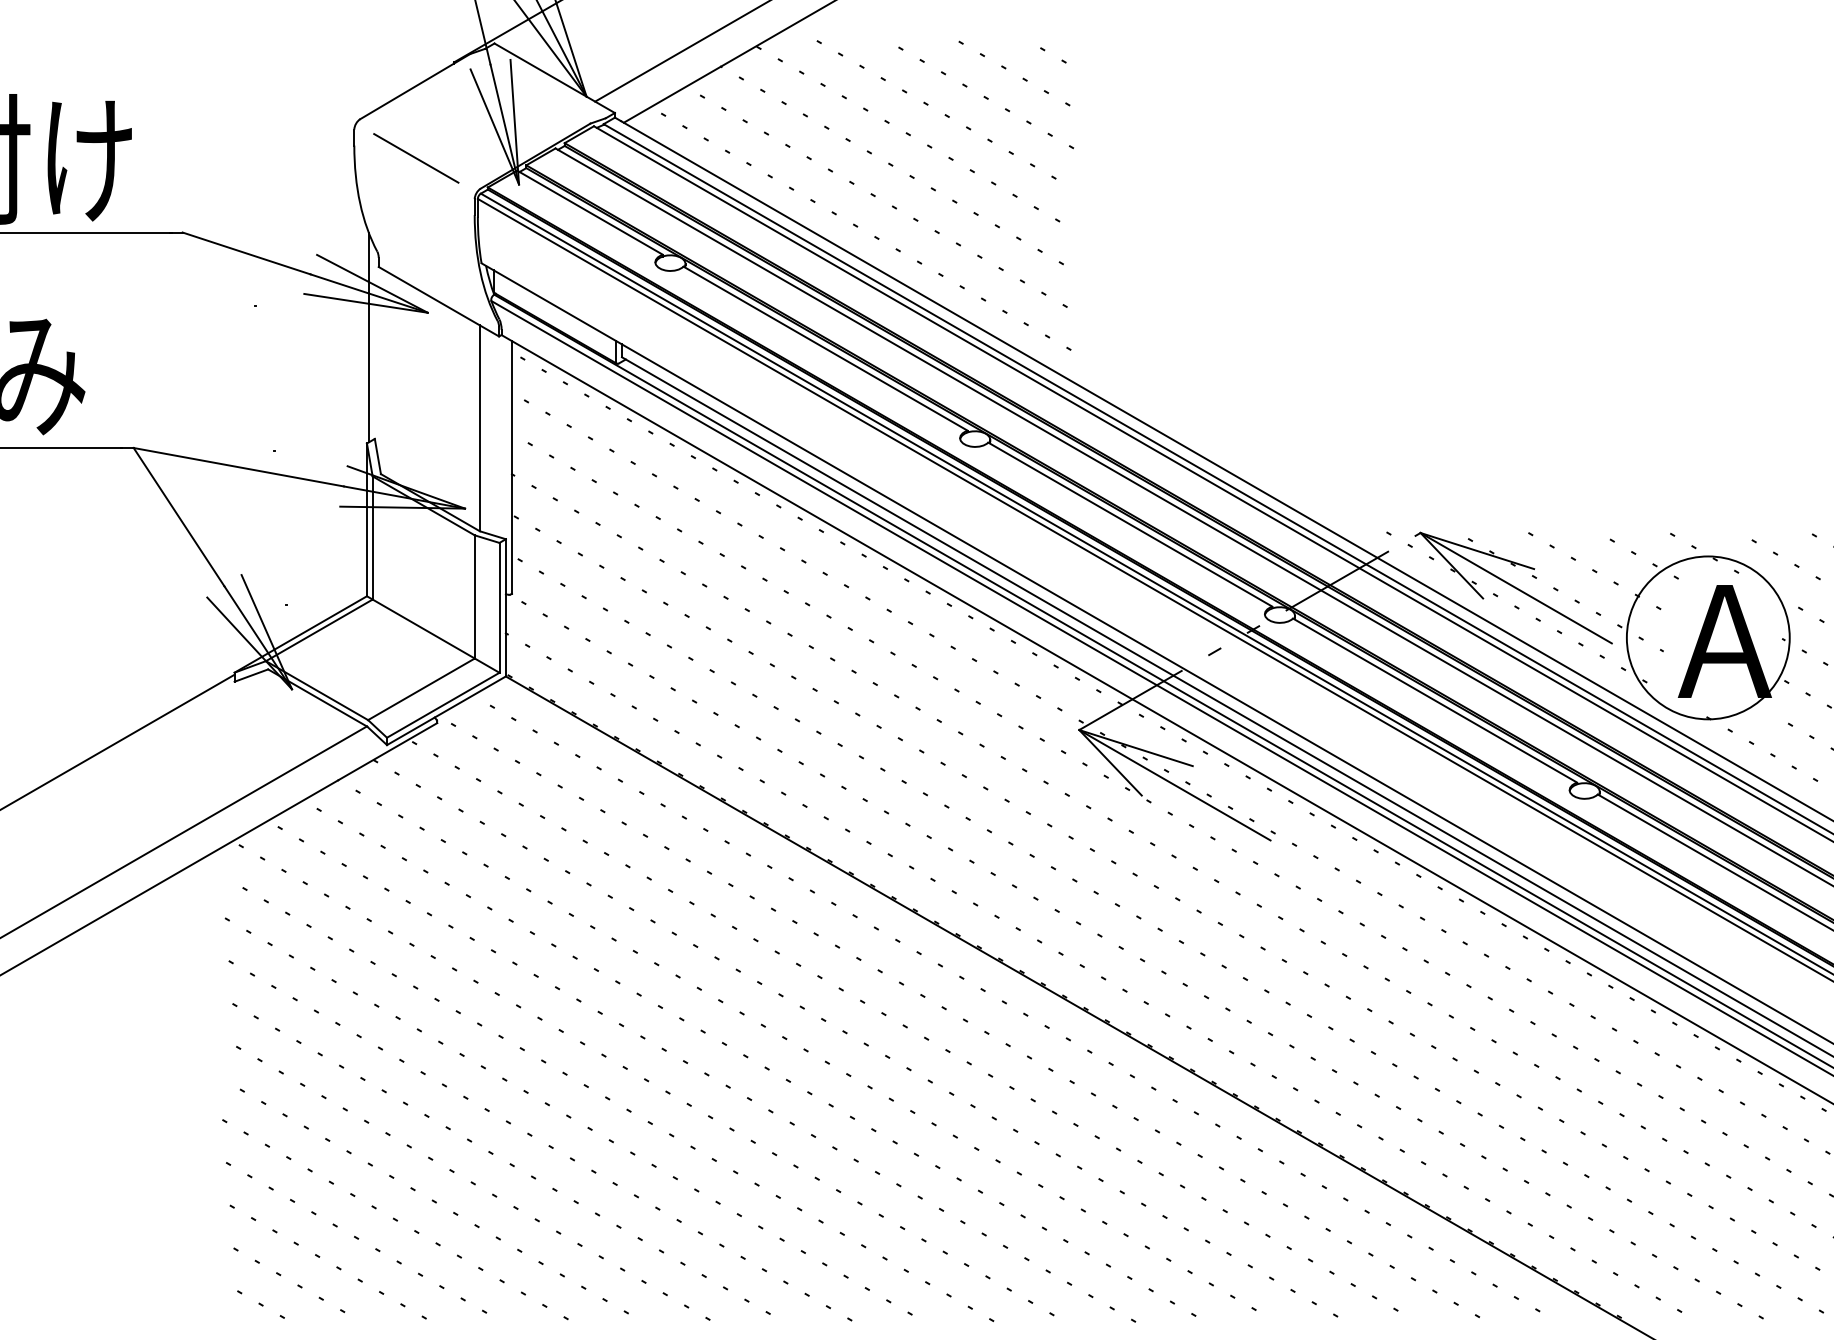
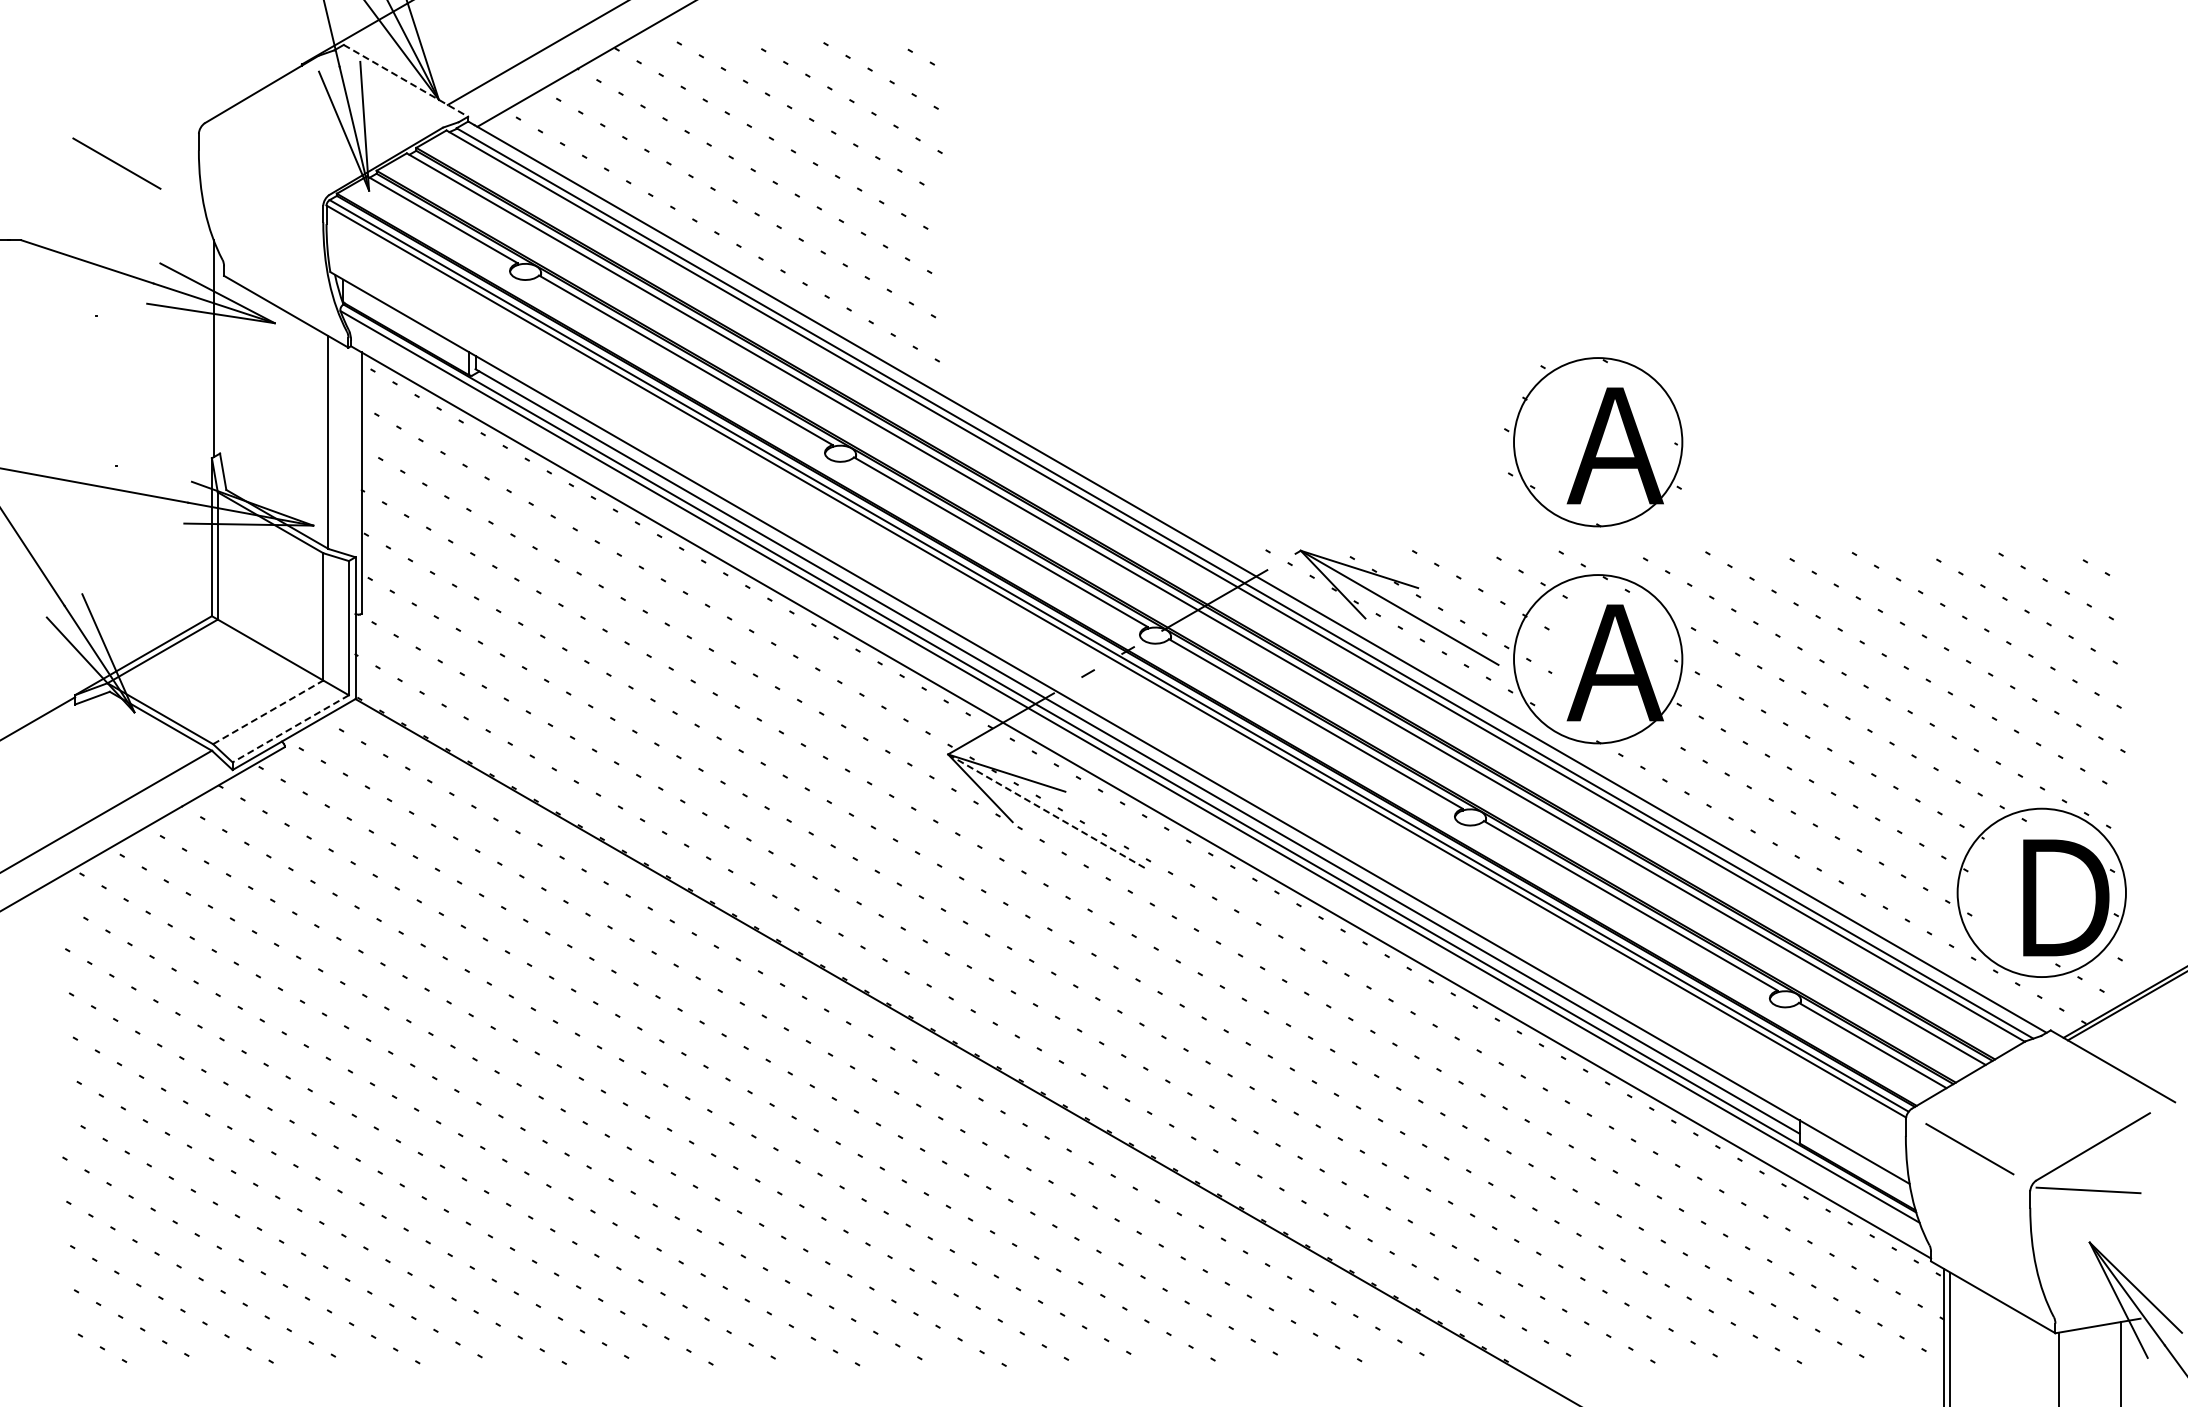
line: (554, 77) -> (405, 80), solid -> dashed
line: (415, 158) -> (116, 163), moved
part: (1703, 428) -> (1593, 442), added
line: (421, 689) -> (268, 712), solid -> dashed
line: (442, 705) -> (290, 729), solid -> dashed
line: (1175, 785) -> (1047, 811), solid -> dashed

